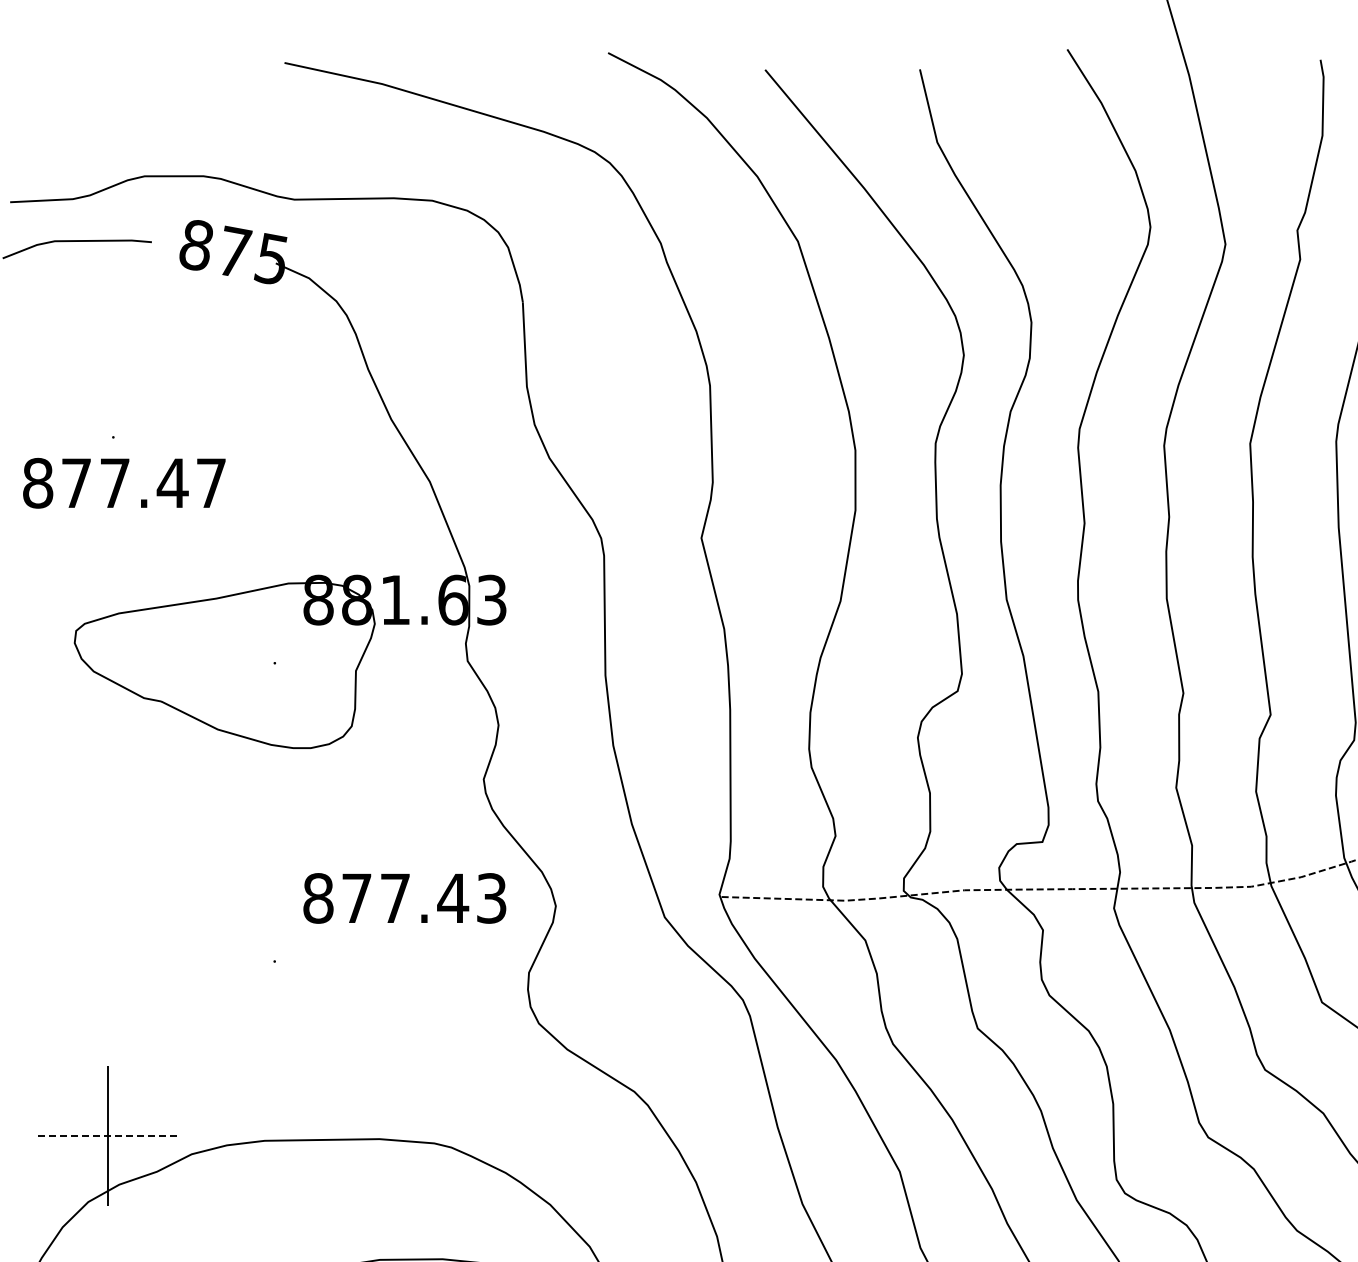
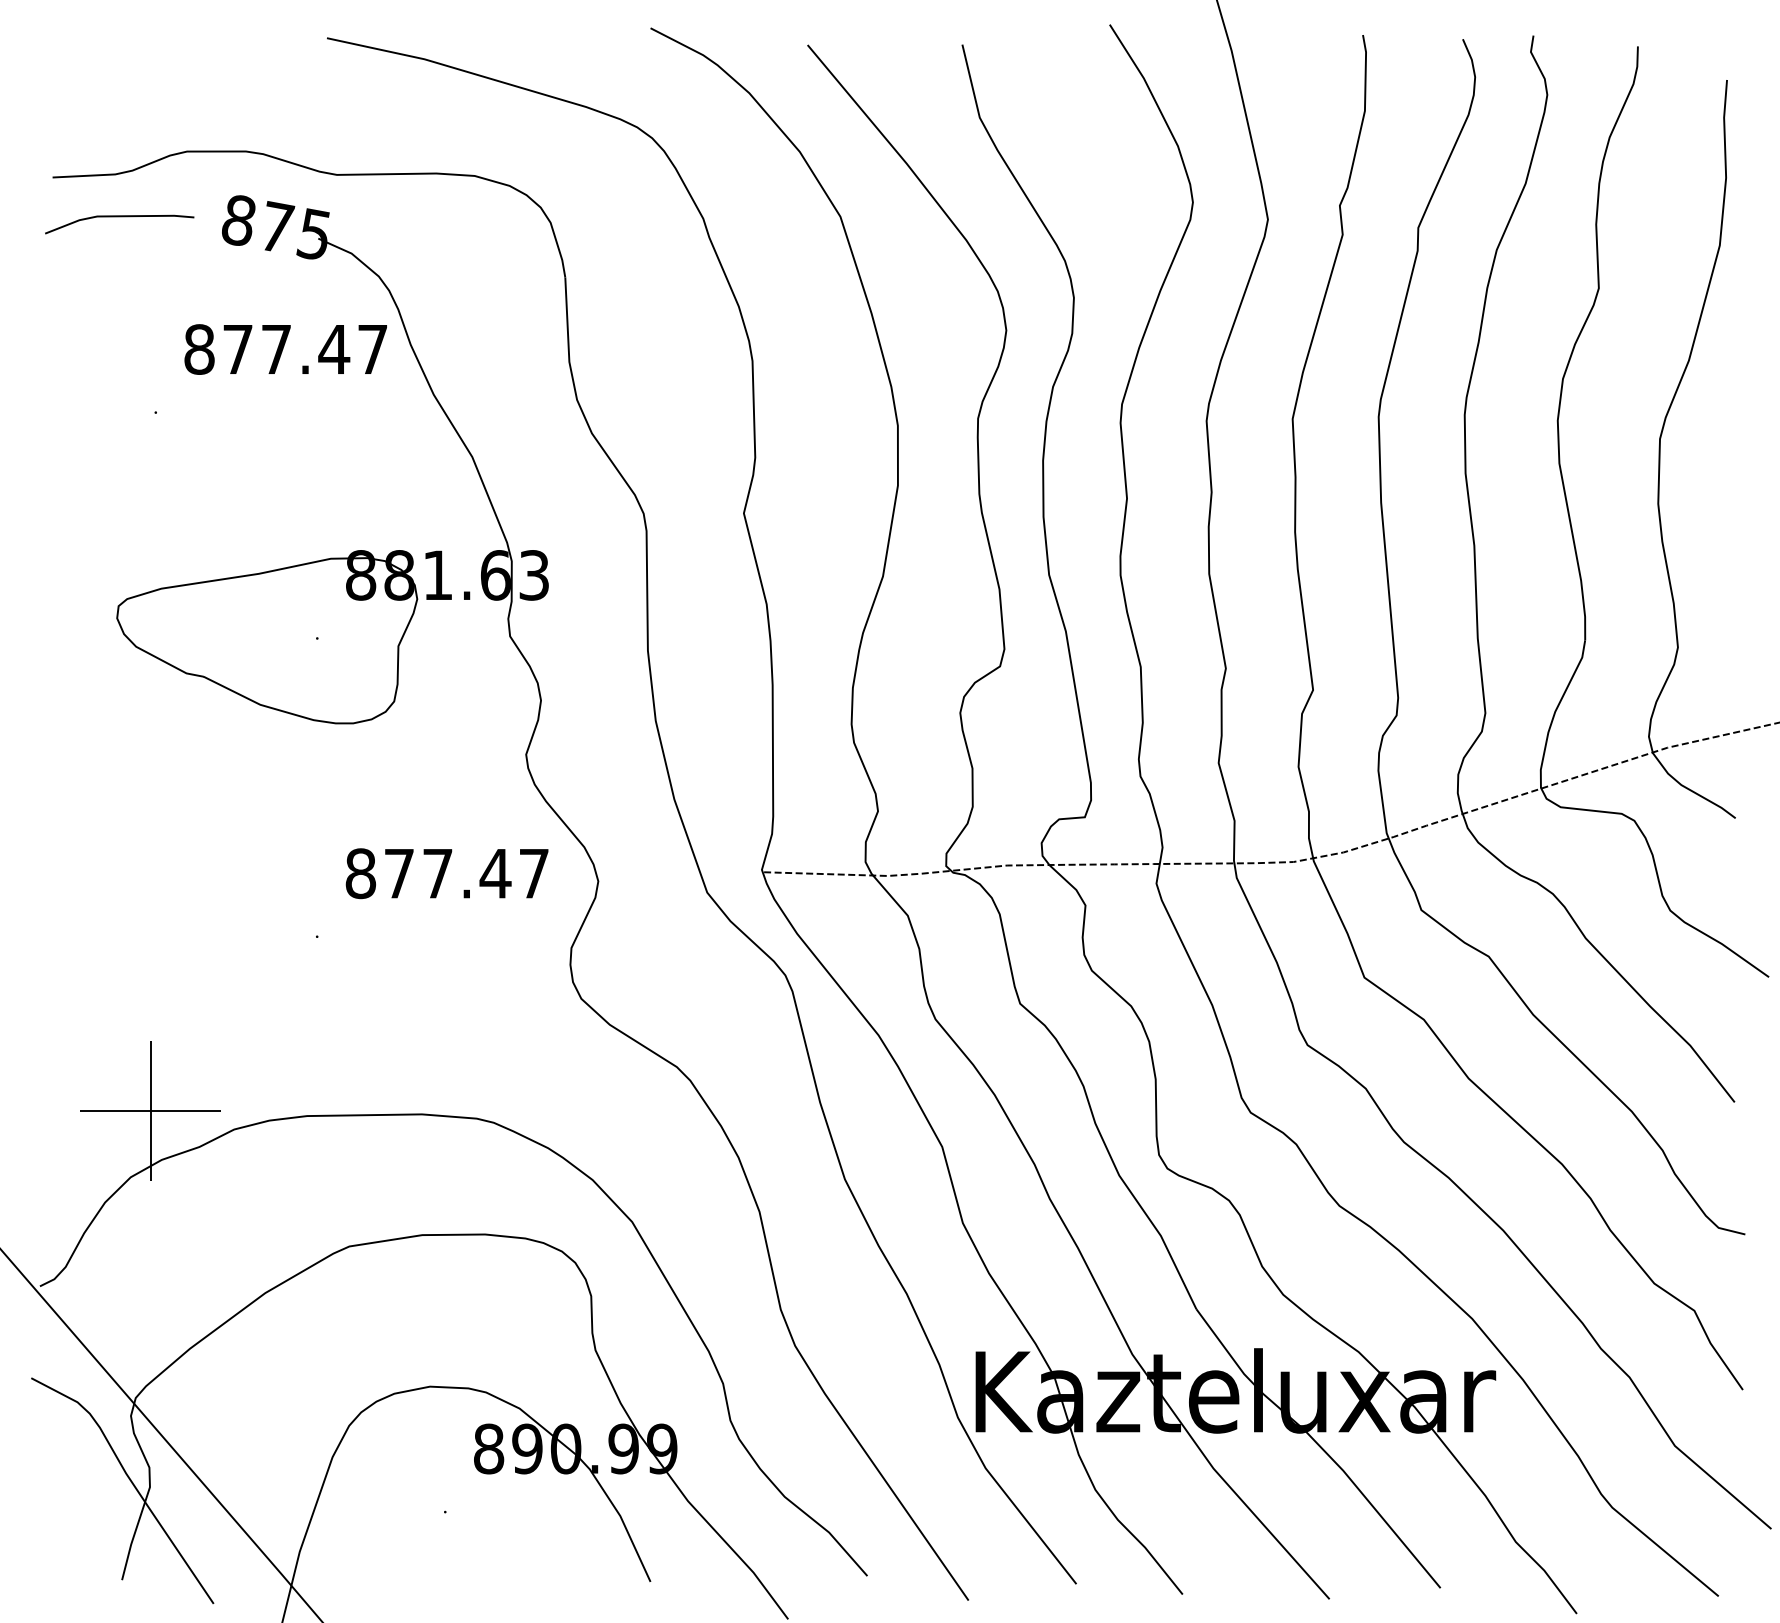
text: (124, 483) -> (285, 349), moved
text: (491, 898) -> (533, 873), 877.43 -> 877.47
line: (109, 1135) -> (151, 1110), dashed -> solid

